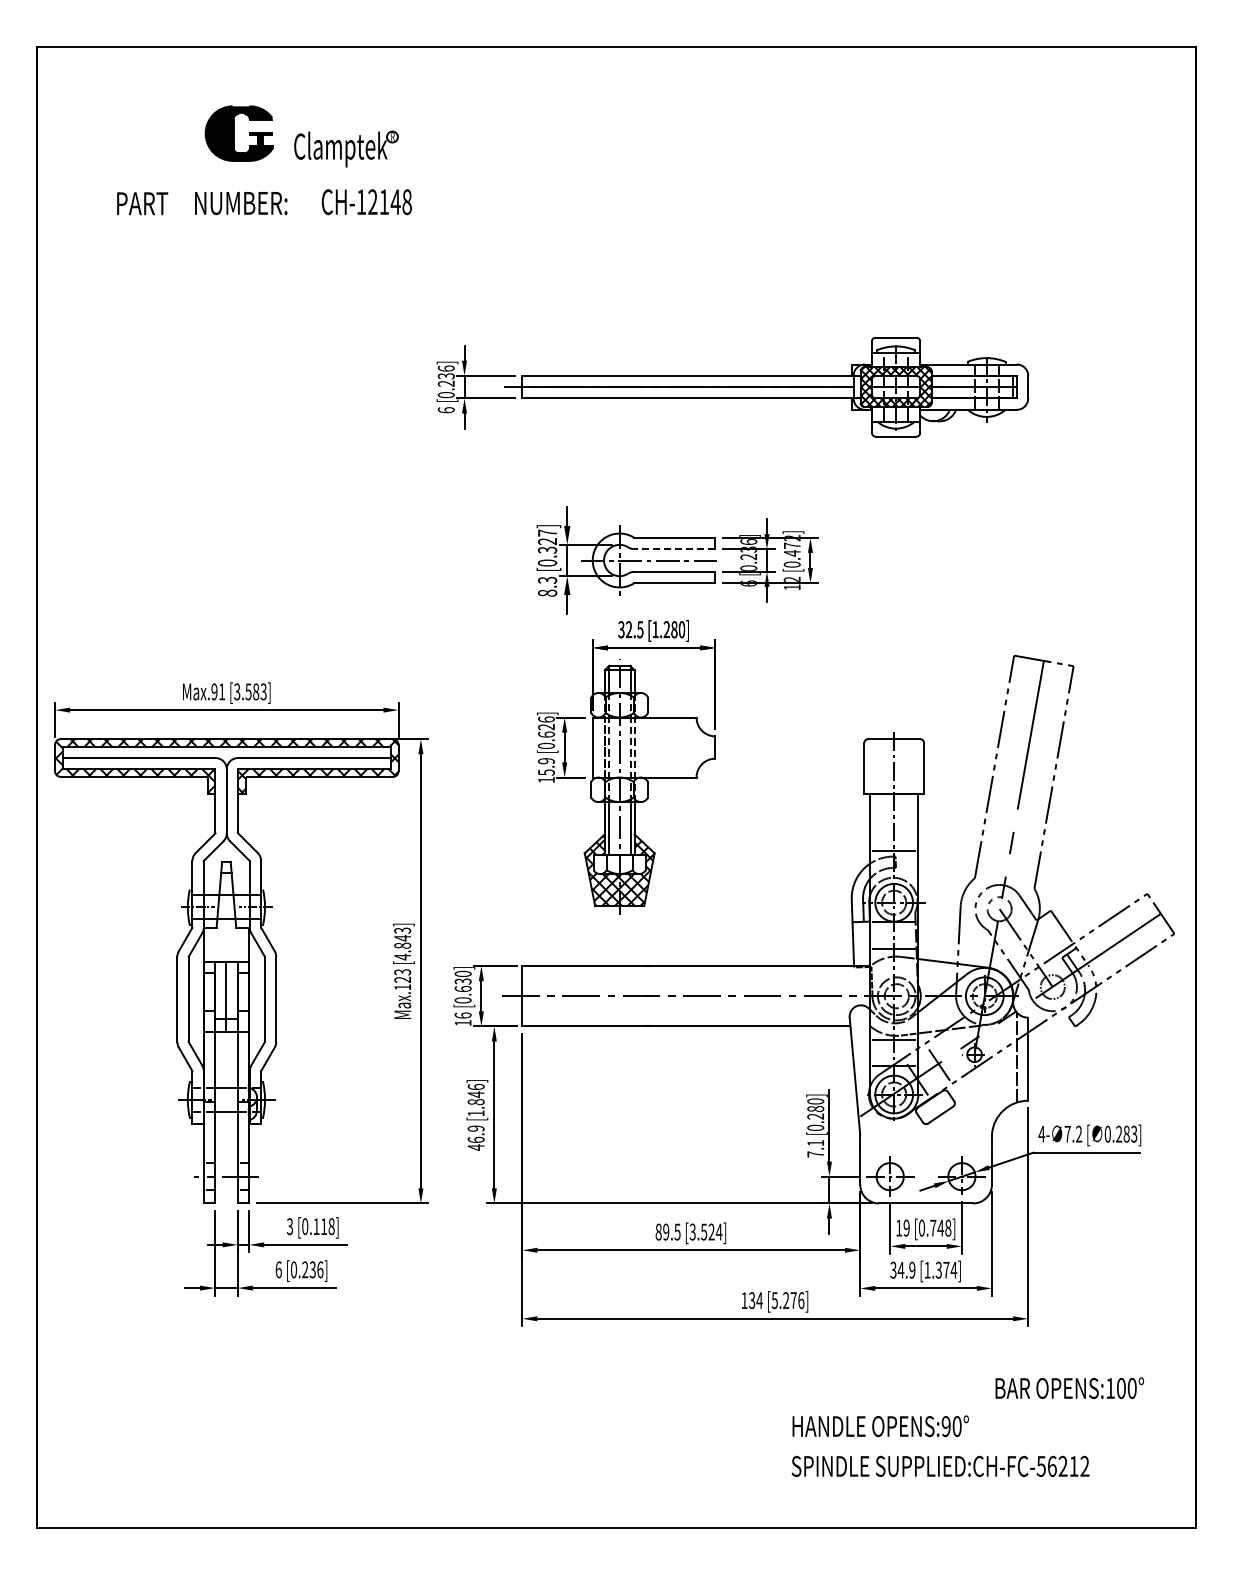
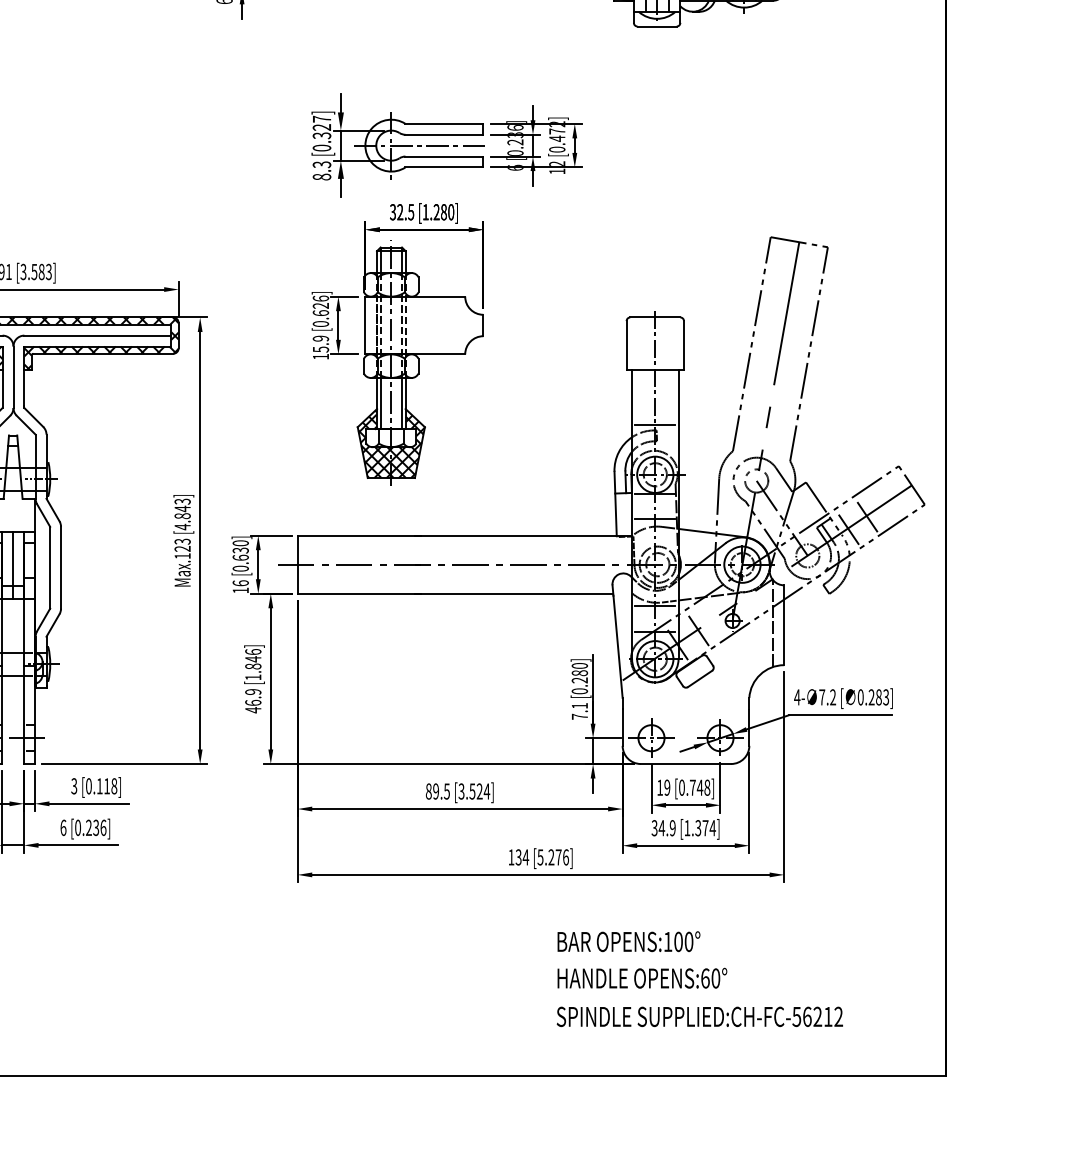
line: (674, 549) -> (444, 135), dashed -> solid
line: (1113, 944) -> (866, 514), added
line: (1094, 957) -> (847, 527), added
text: (1069, 1387) -> (628, 940), moved
text: (945, 1426) -> (704, 978), OPENS:90° -> OPENS:60°

